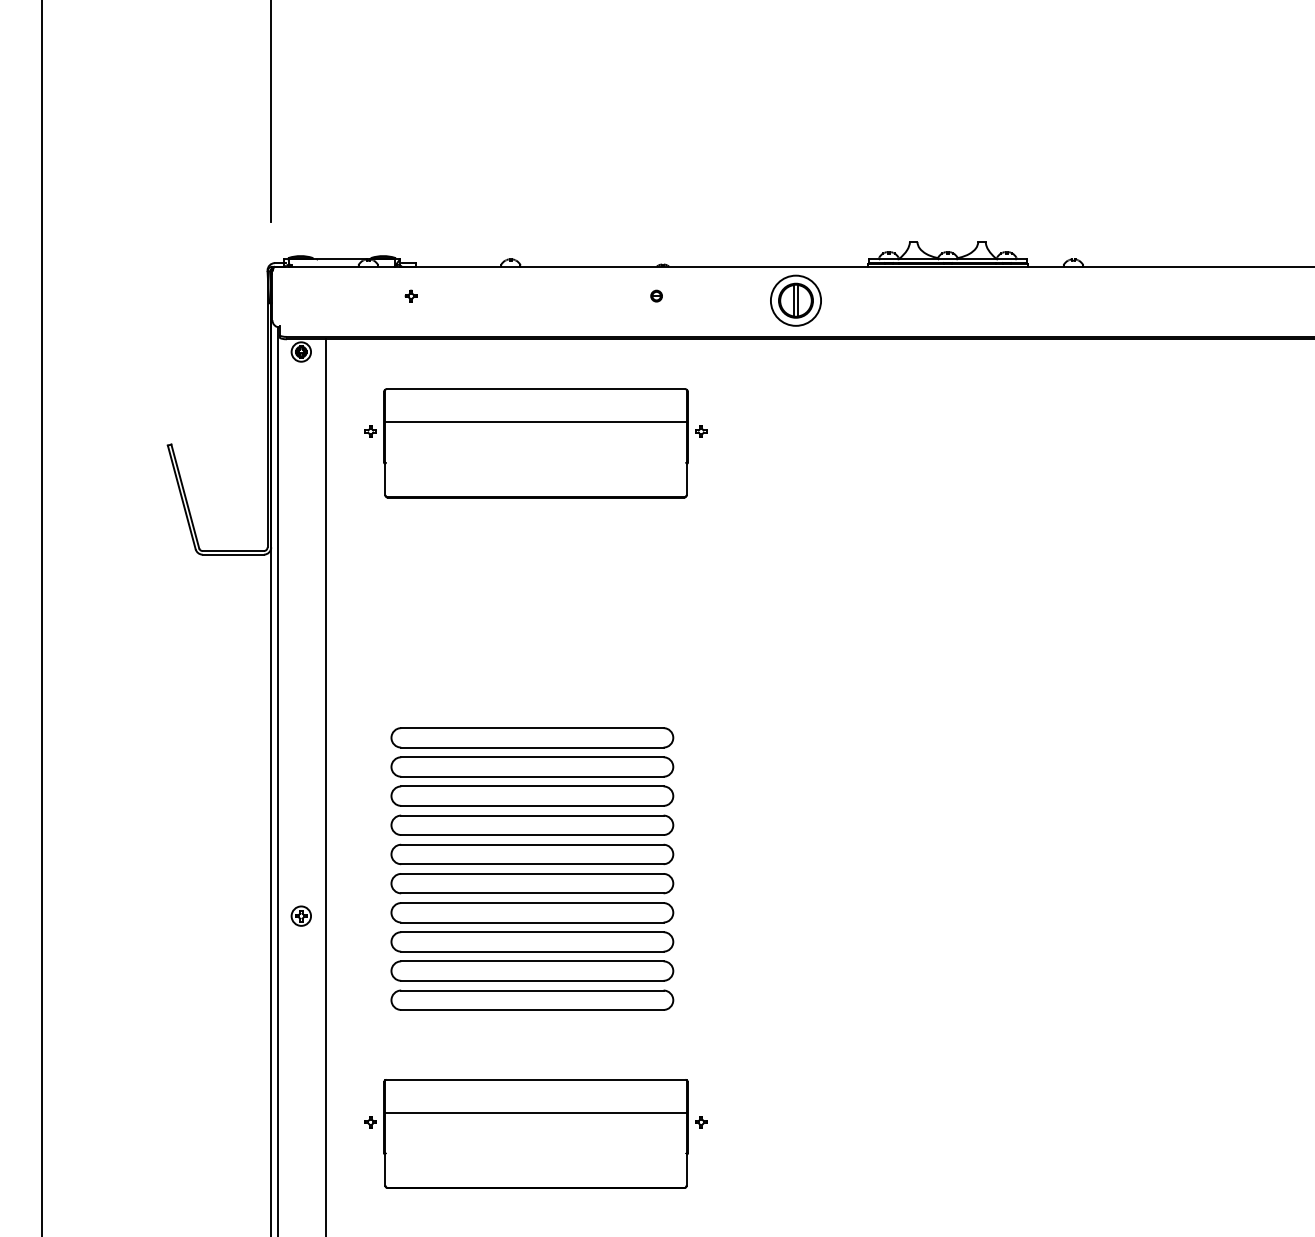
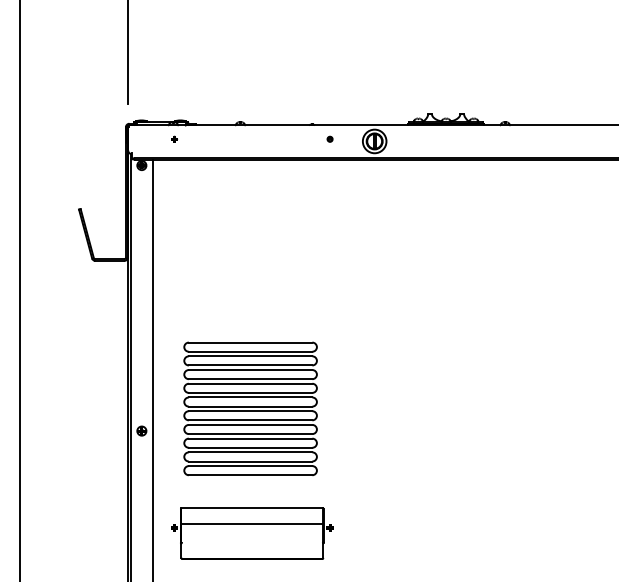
part: (411, 294) -> (174, 138), moved
part: (655, 294) -> (329, 138), moved
part: (536, 443) -> (252, 208), removed

